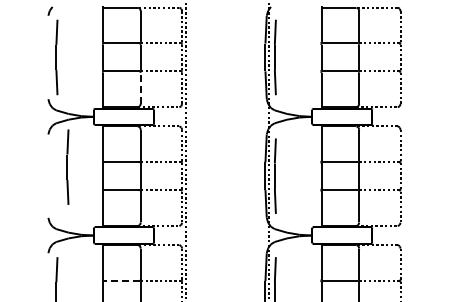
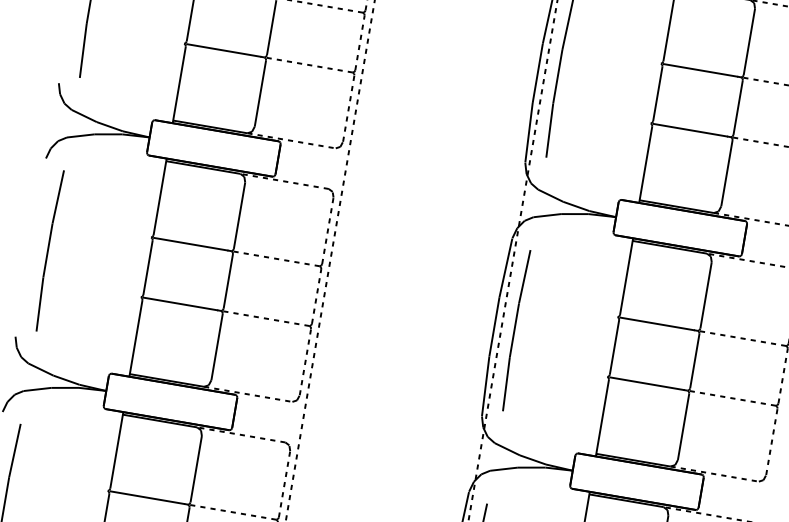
line: (140, 88) -> (259, 93), dashed -> solid
line: (67, 166) -> (48, 249), moved
line: (121, 280) -> (148, 497), dashed -> solid

